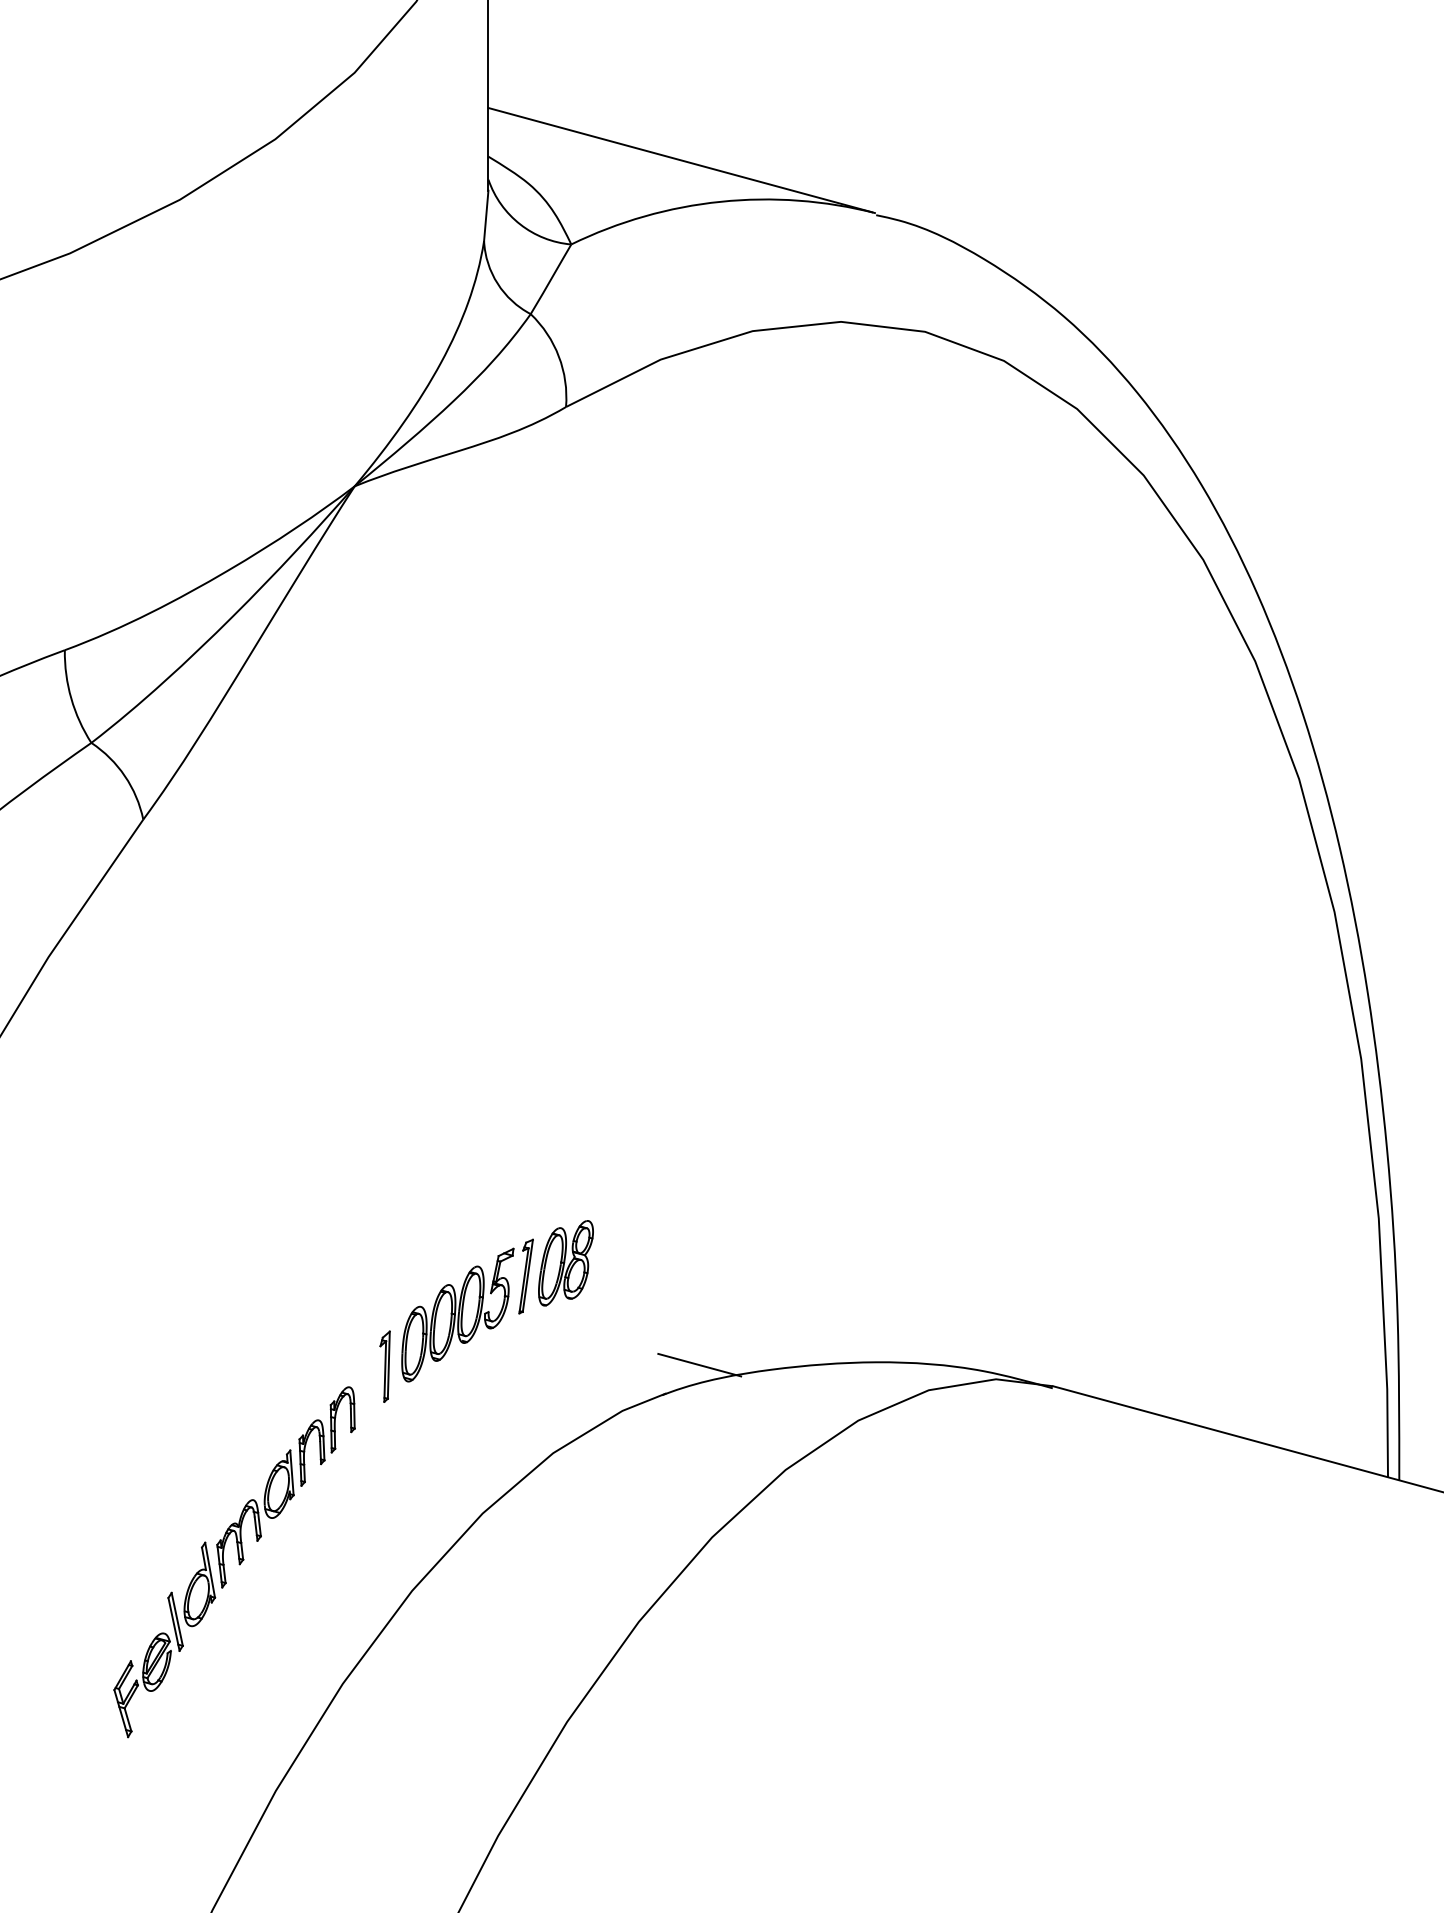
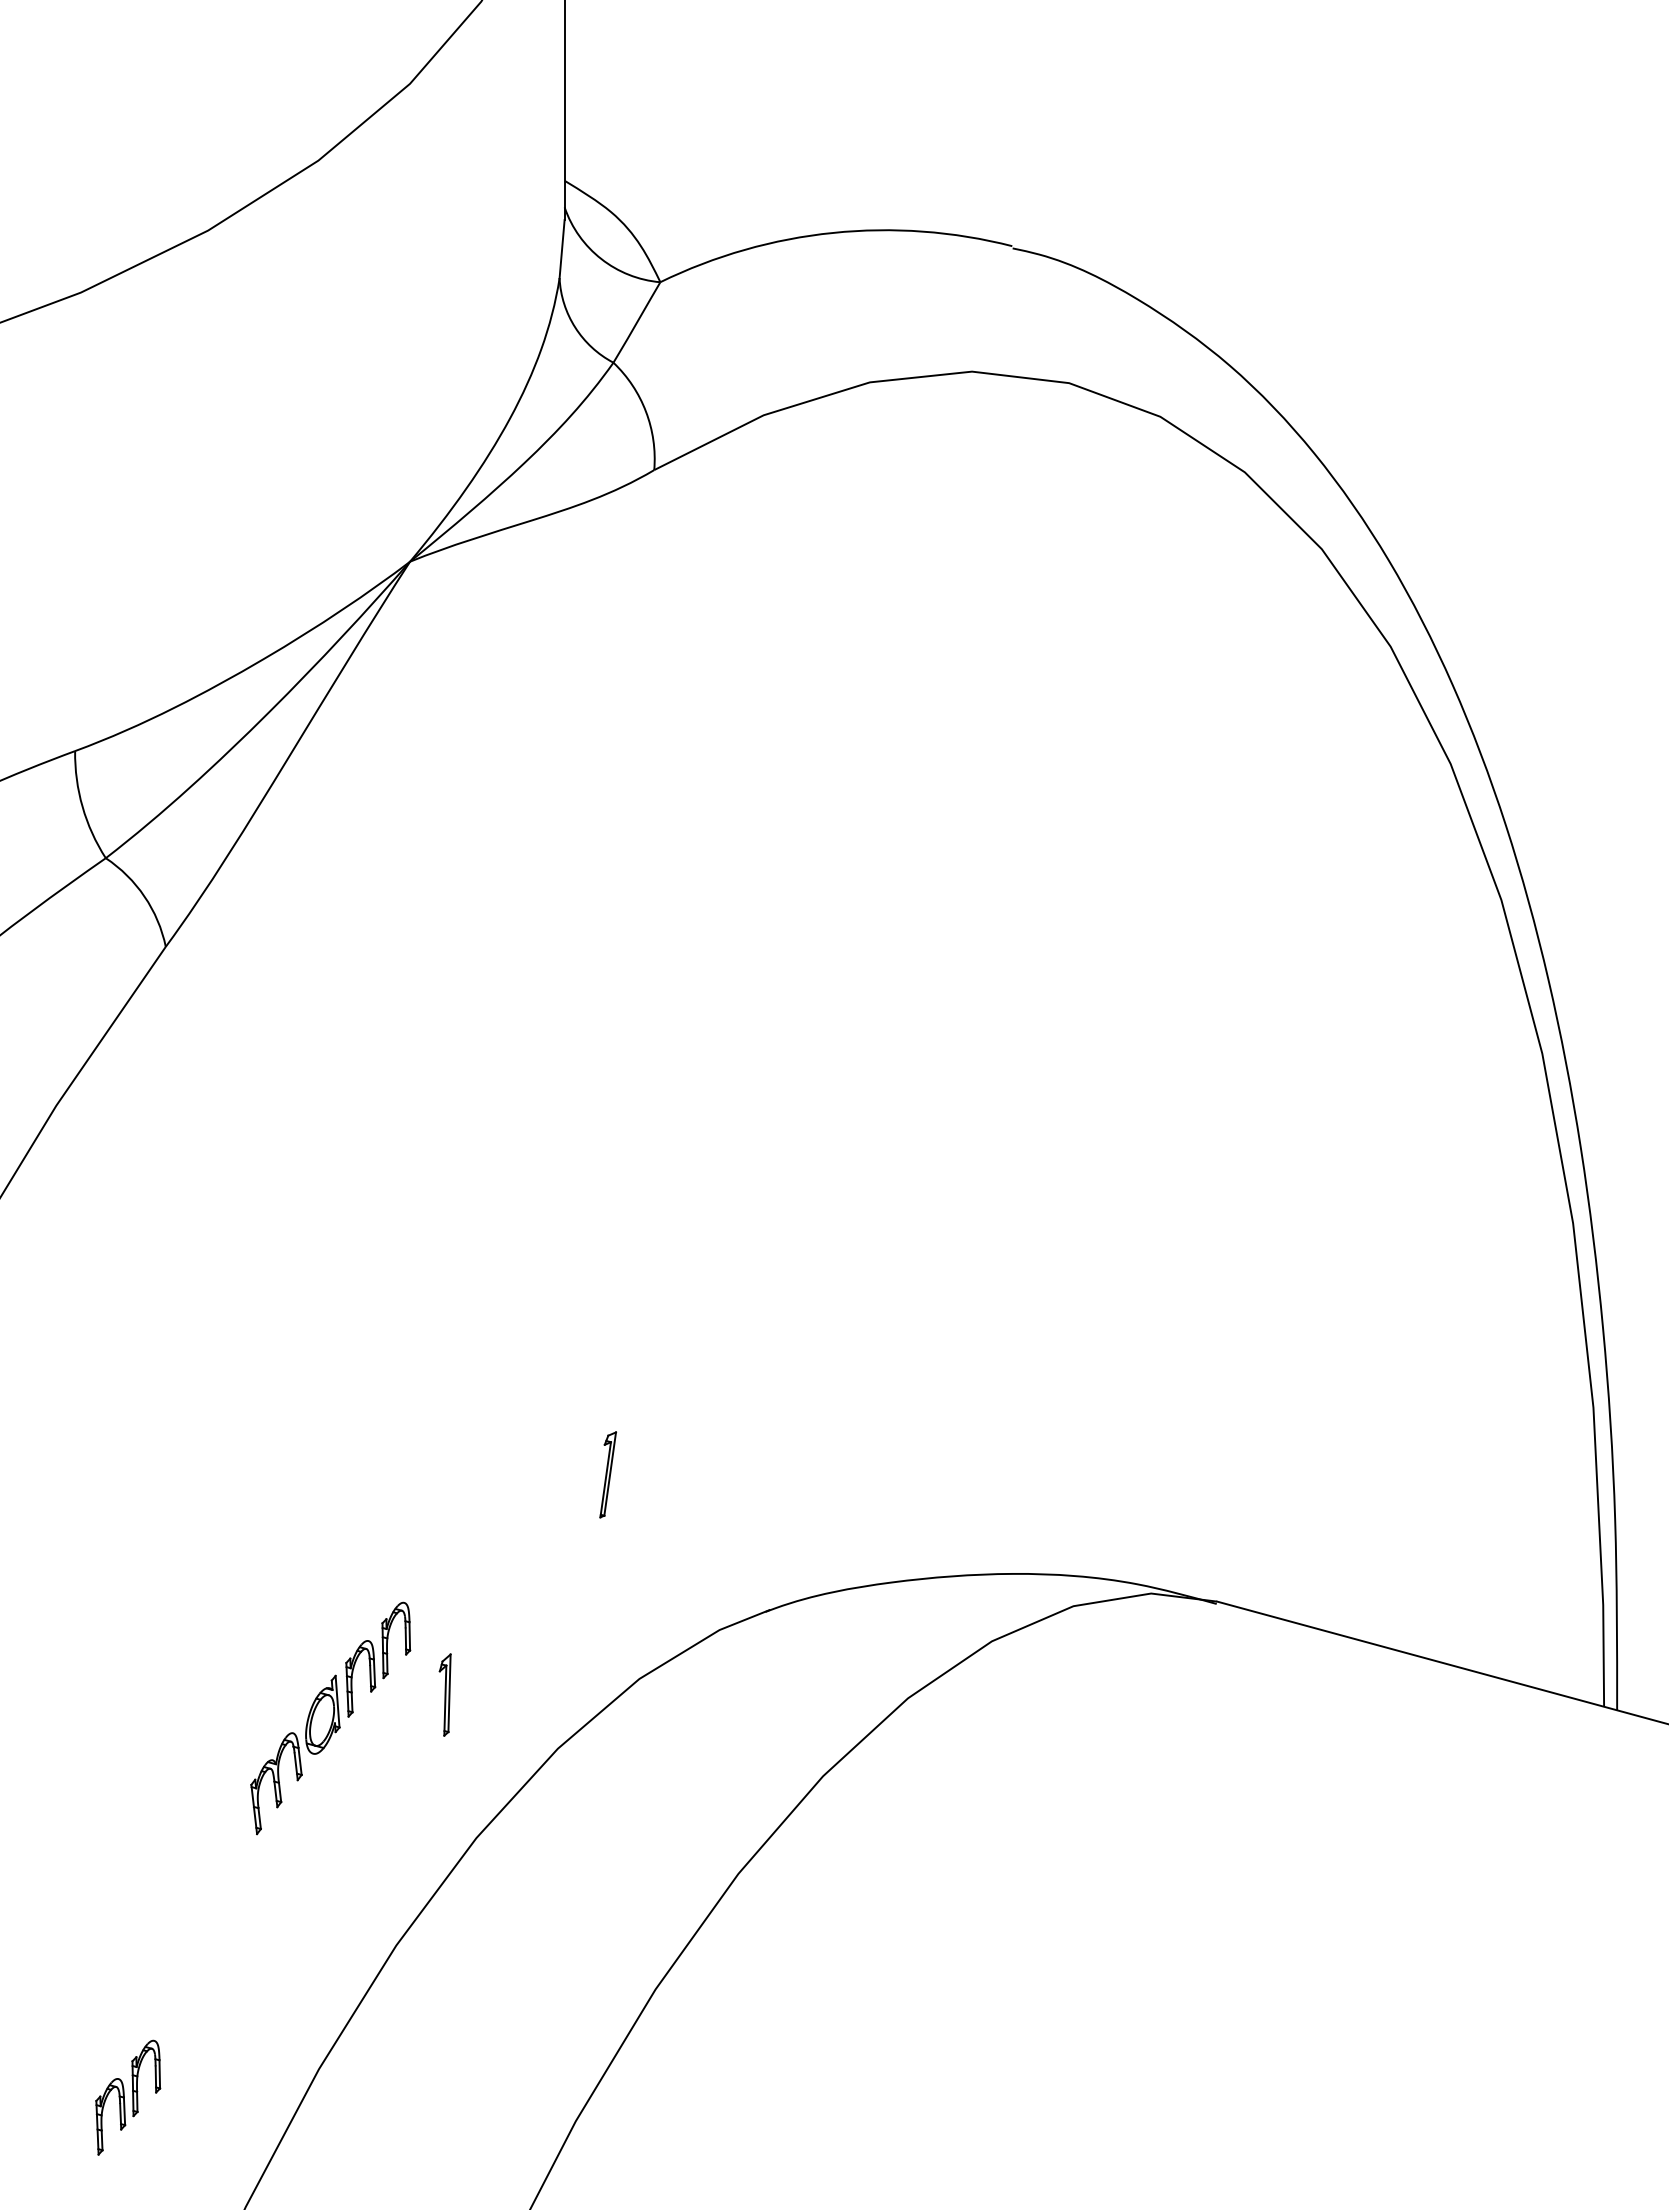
line: (680, 159) -> (786, 184), removed
part: (566, 1263) -> (654, 1459), removed
part: (458, 1315) -> (529, 1519), removed
line: (699, 1365) -> (808, 1577), removed
part: (384, 1366) -> (444, 1694), moved
part: (164, 1639) -> (190, 1894), removed
part: (111, 1815) -> (128, 2097), added

